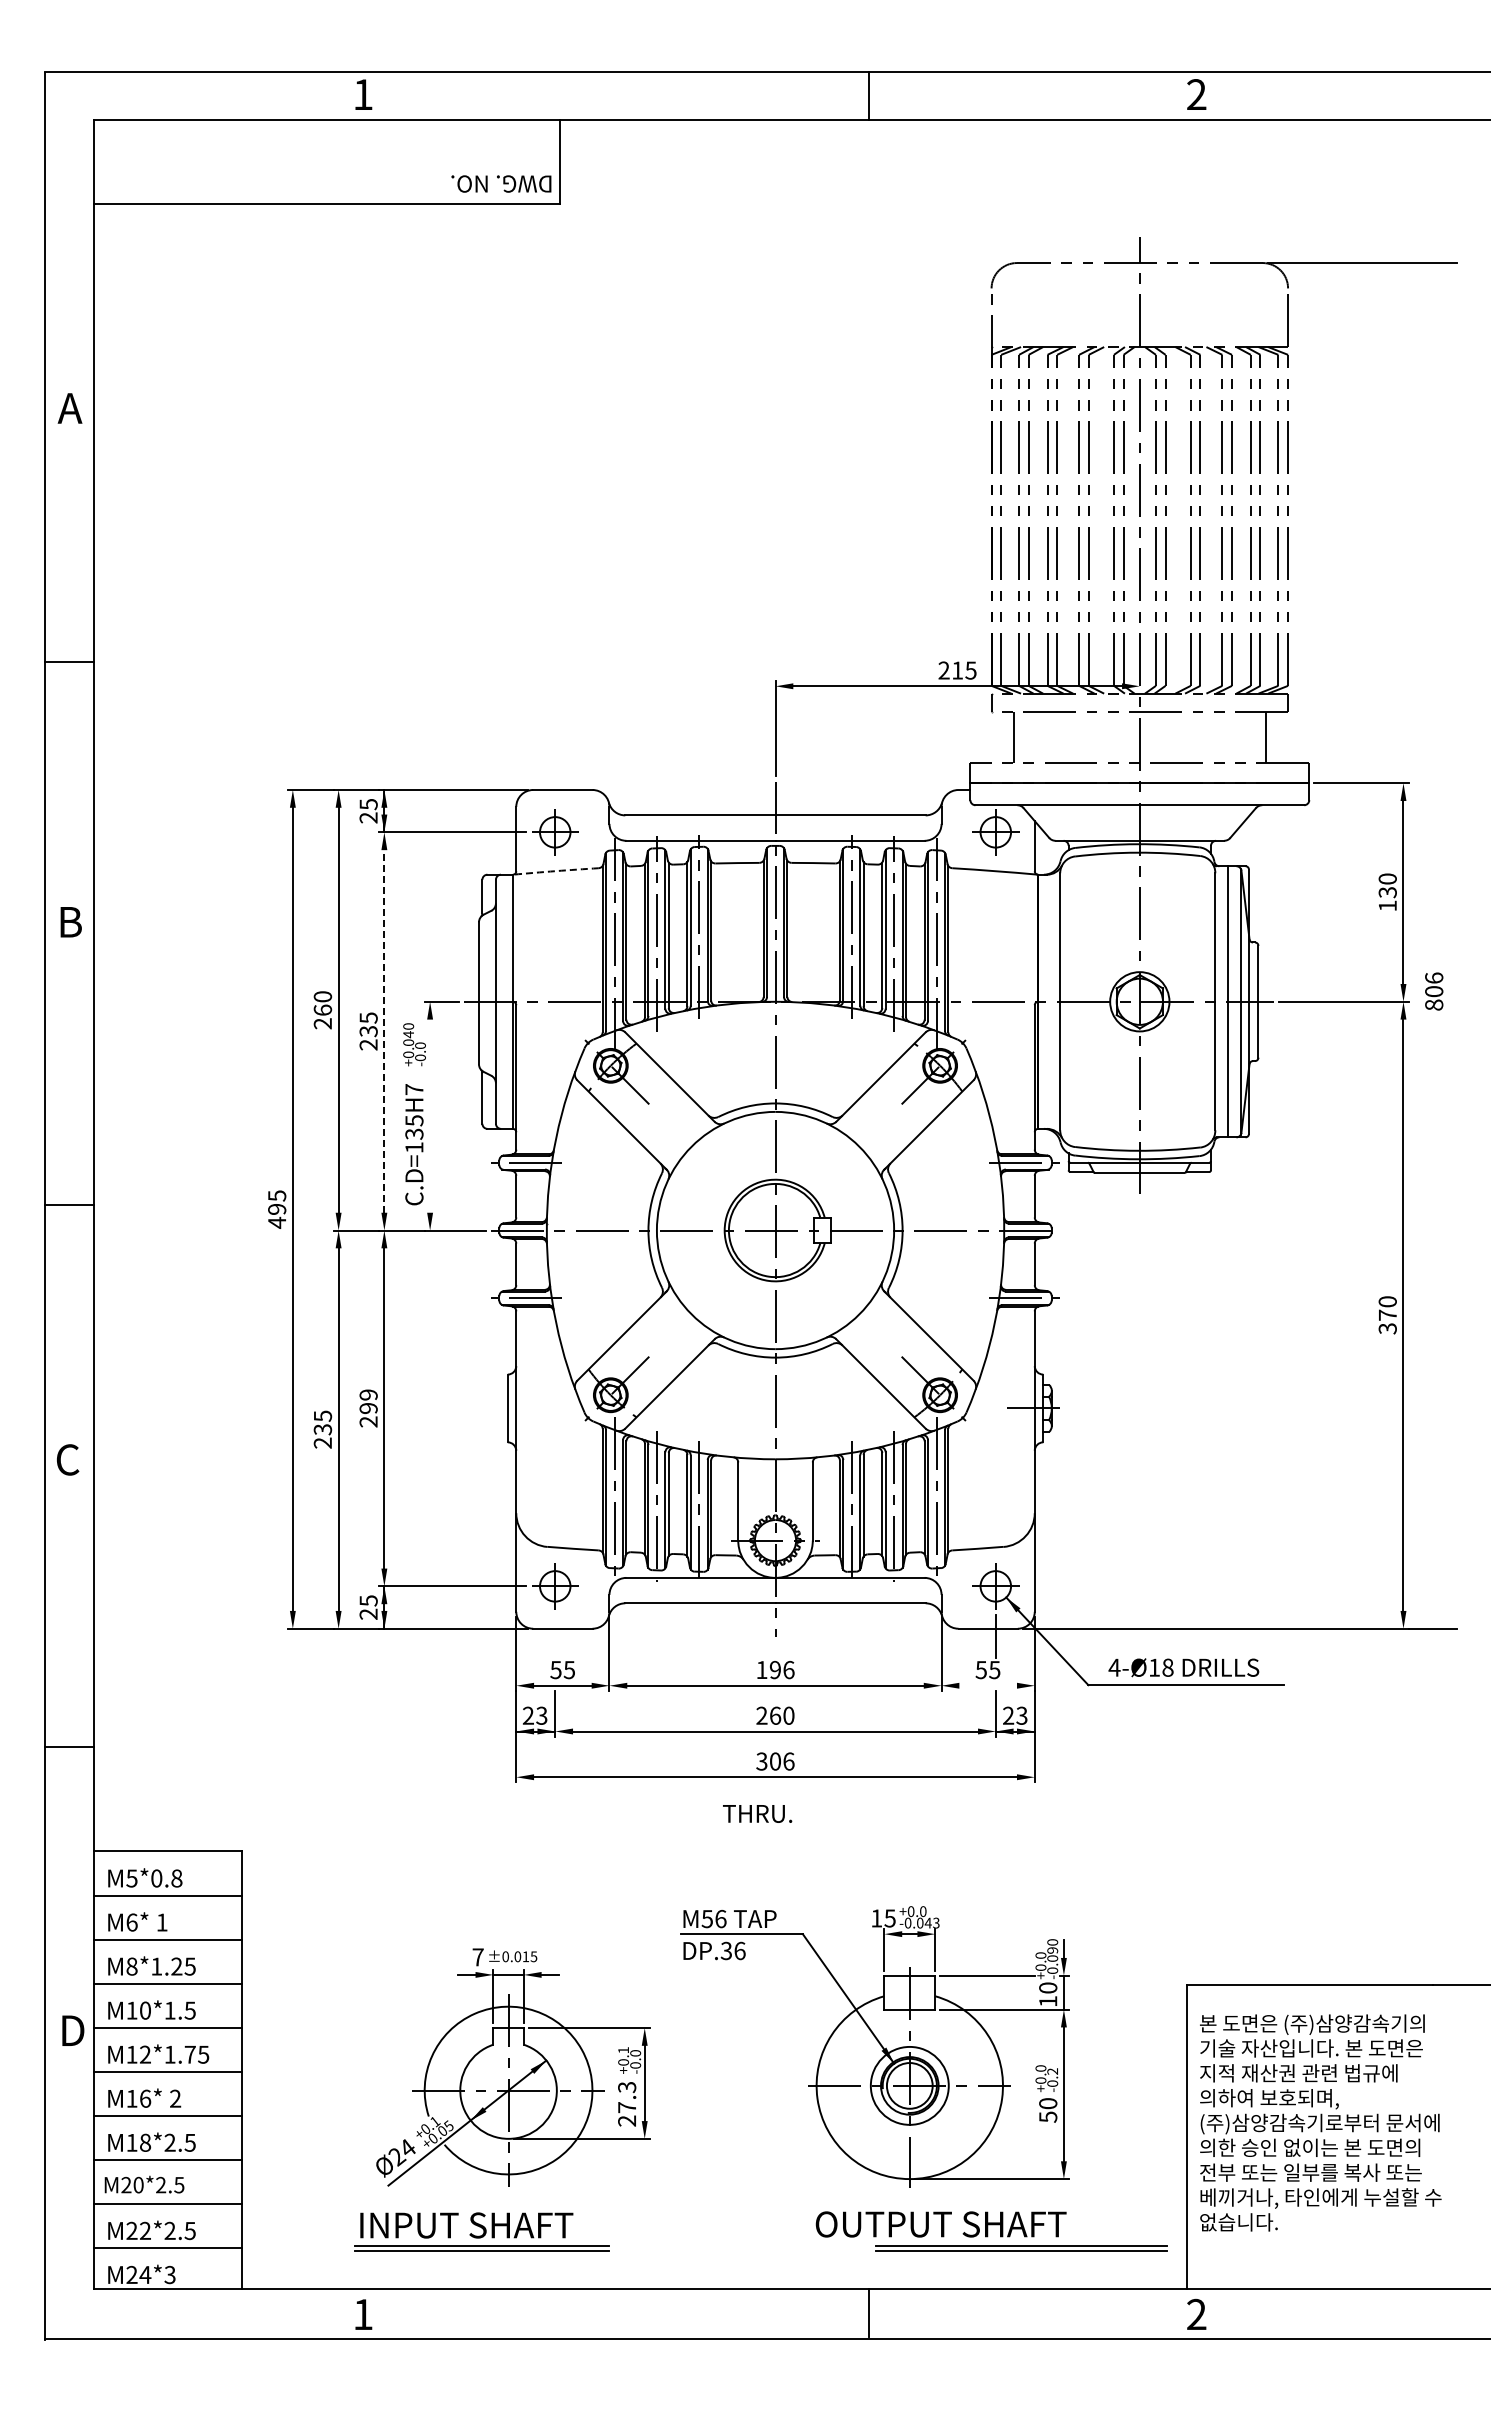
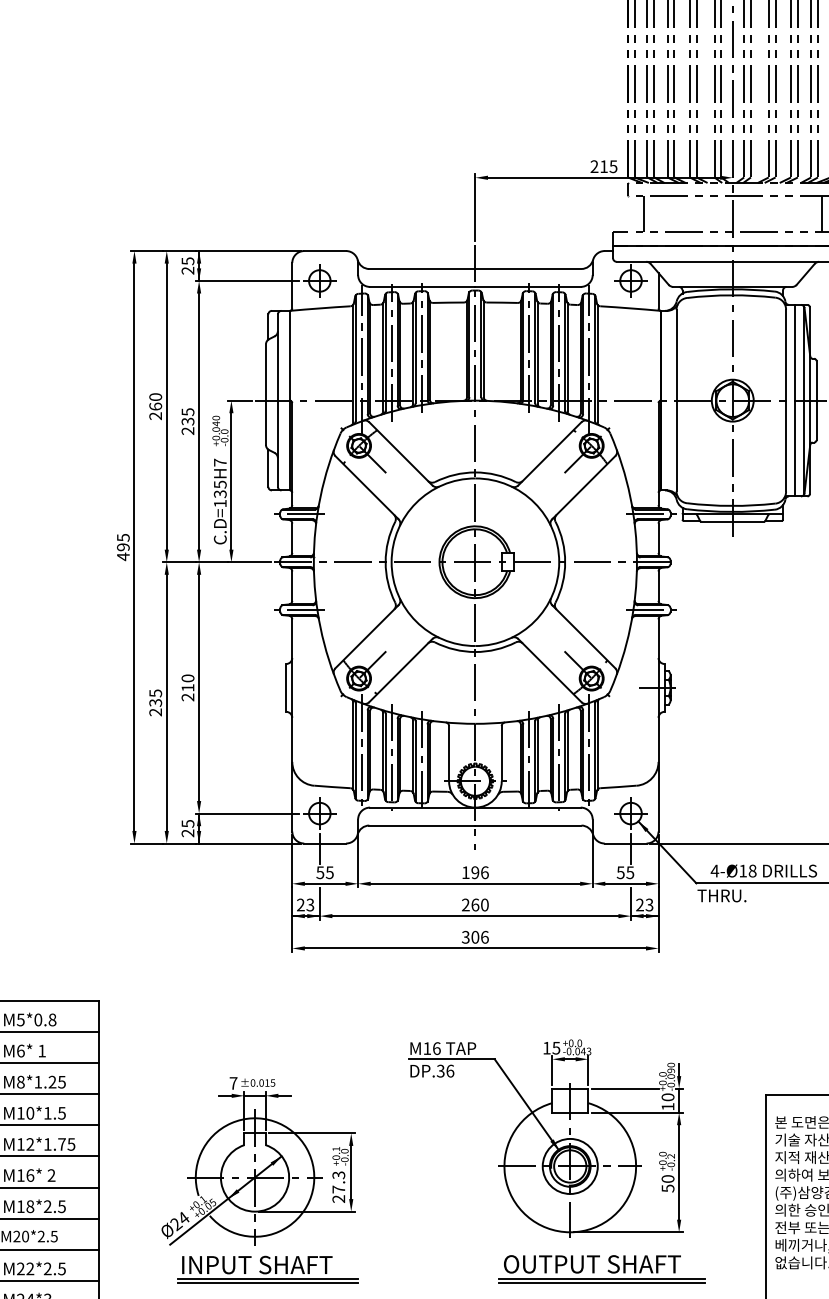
arc: (555, 871) -> (319, 308), dashed -> solid
line: (384, 1030) -> (199, 420), dashed -> solid
line: (430, 1115) -> (231, 480), added
text: (368, 1401) -> (187, 683), 299 -> 210
line: (555, 1636) -> (319, 849), added
line: (987, 1685) -> (625, 883), added
text: (757, 1813) -> (721, 895), moved
text: (706, 1919) -> (426, 1048), M56 -> M16
part: (513, 2067) -> (258, 1161), moved
part: (1021, 2248) -> (601, 1281), moved

